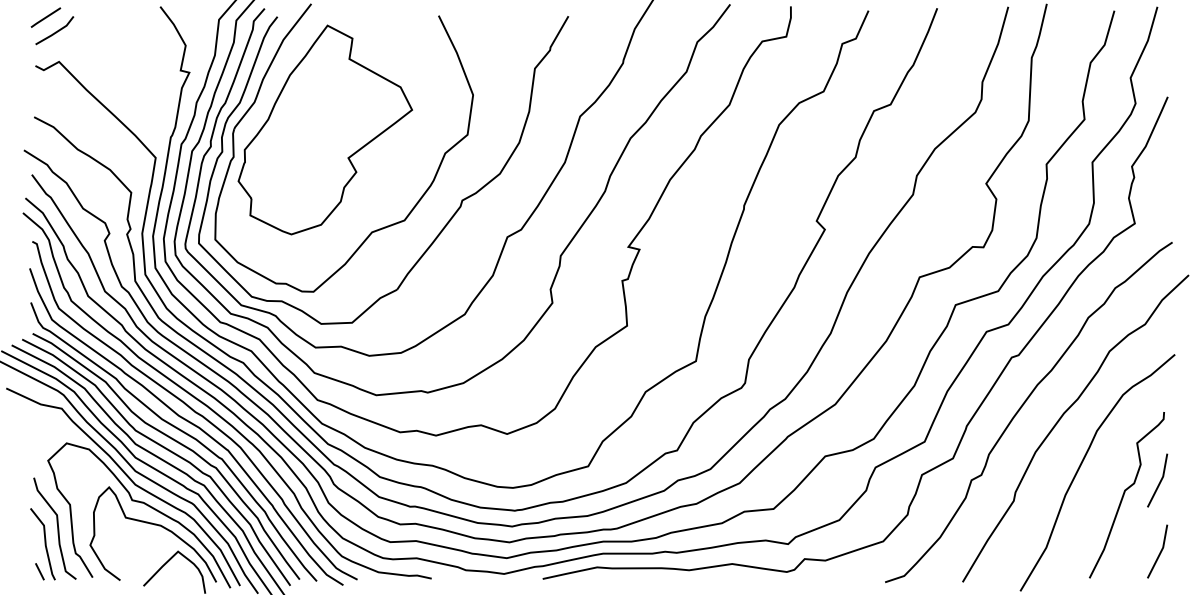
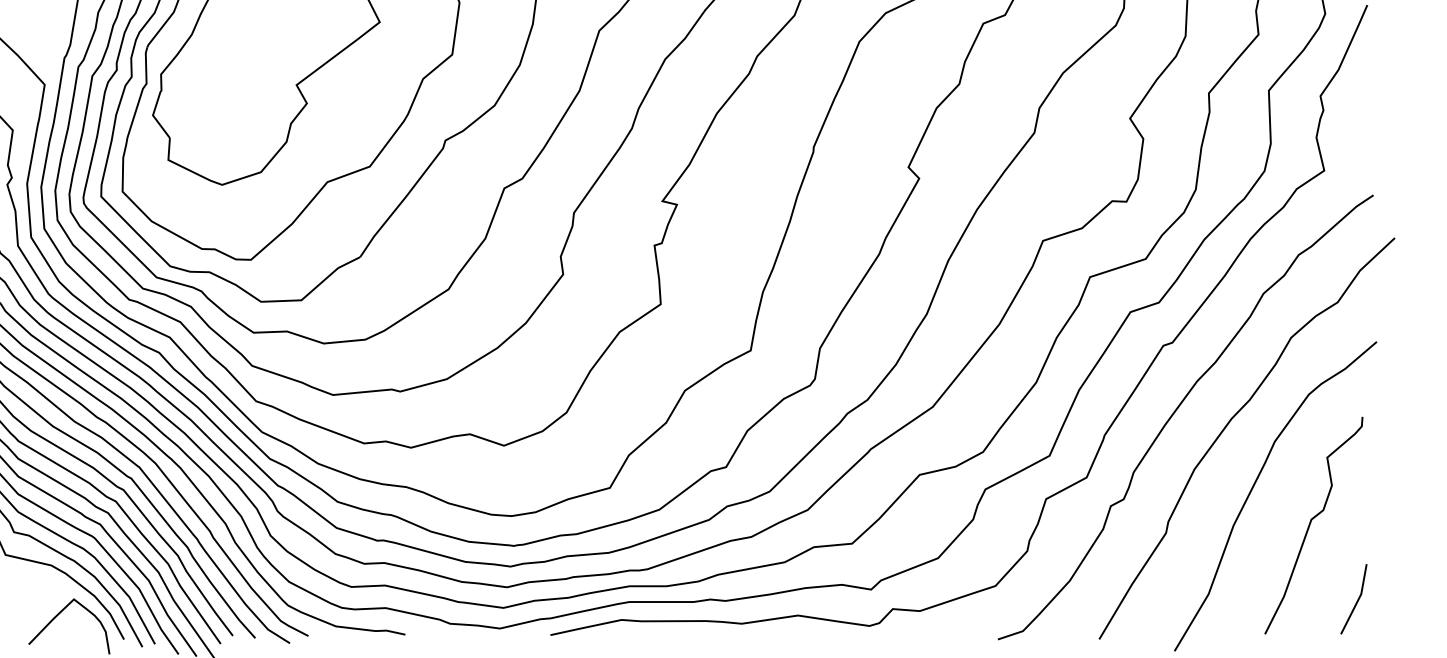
line: (1159, 481) -> (1356, 507), removed

